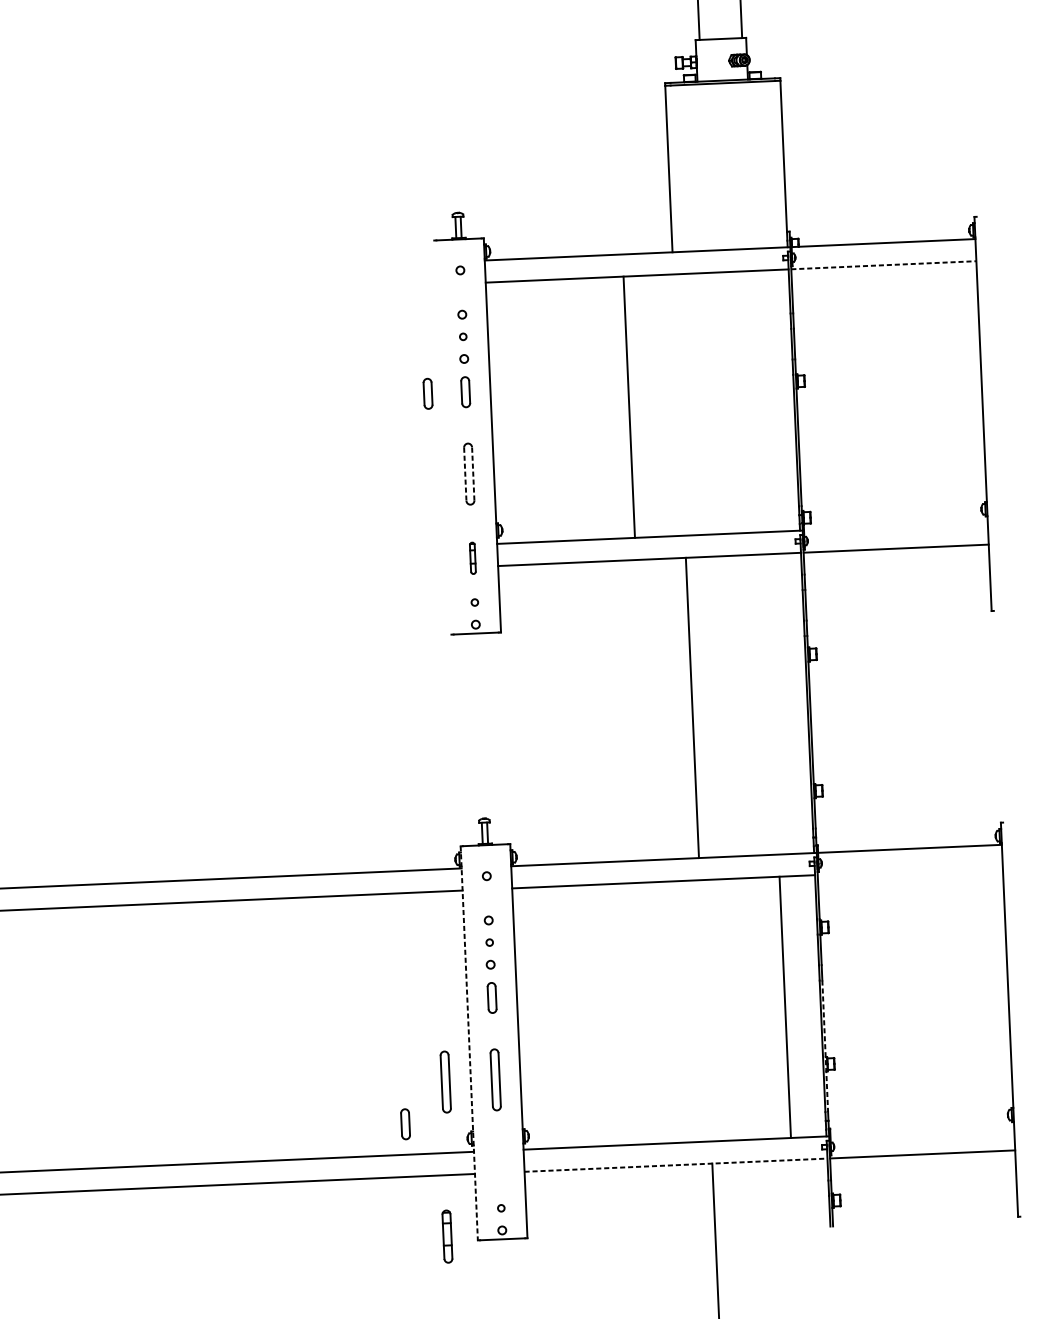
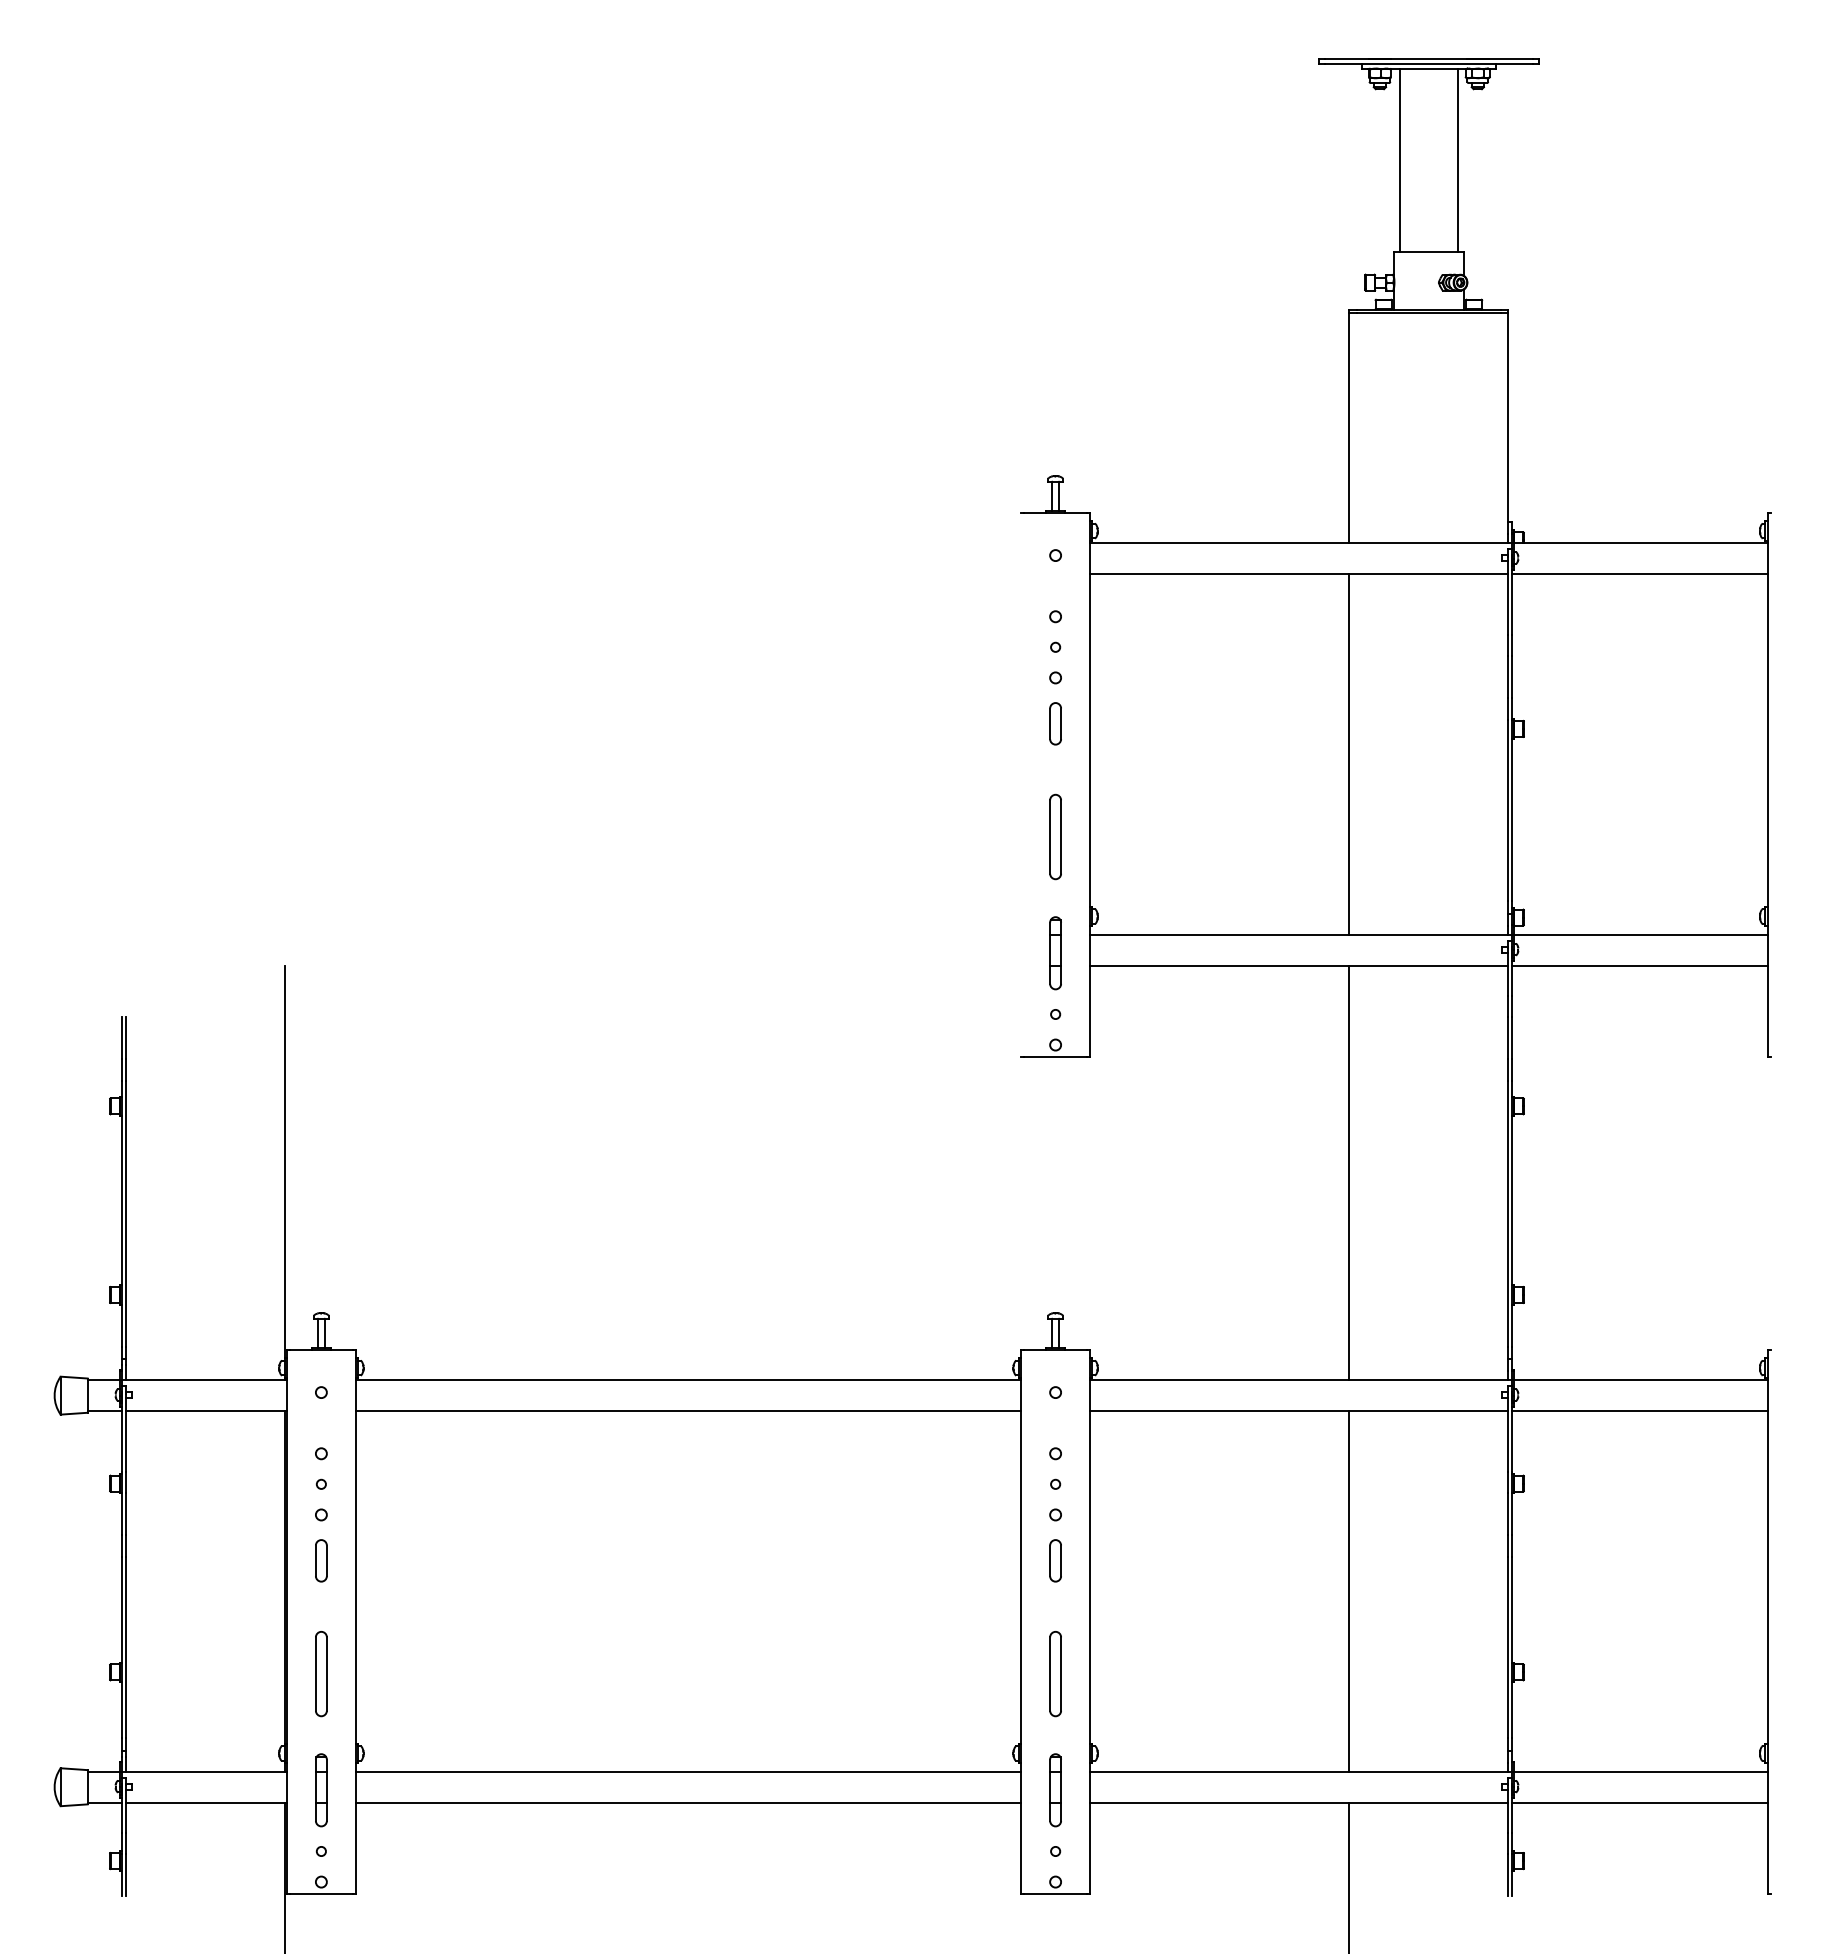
line: (883, 264) -> (1639, 573), dashed -> solid
part: (427, 393) -> (1003, 723), removed
line: (629, 406) -> (1349, 753), moved
line: (465, 474) -> (1050, 837), dashed -> solid
line: (473, 474) -> (1061, 837), dashed -> solid
line: (895, 526) -> (1640, 934), added
part: (472, 558) -> (1055, 953), size x1.67
line: (909, 870) -> (1639, 1410), added
line: (785, 1006) -> (1349, 1590), moved
line: (469, 1043) -> (1021, 1622), dashed -> solid
line: (825, 1046) -> (1512, 1647), dashed -> solid
part: (445, 1082) -> (986, 1674), removed
part: (405, 1124) -> (928, 1729), removed
line: (922, 1131) -> (1640, 1771), added
line: (676, 1165) -> (1299, 1802), dashed -> solid
part: (447, 1236) -> (1055, 1790), moved

